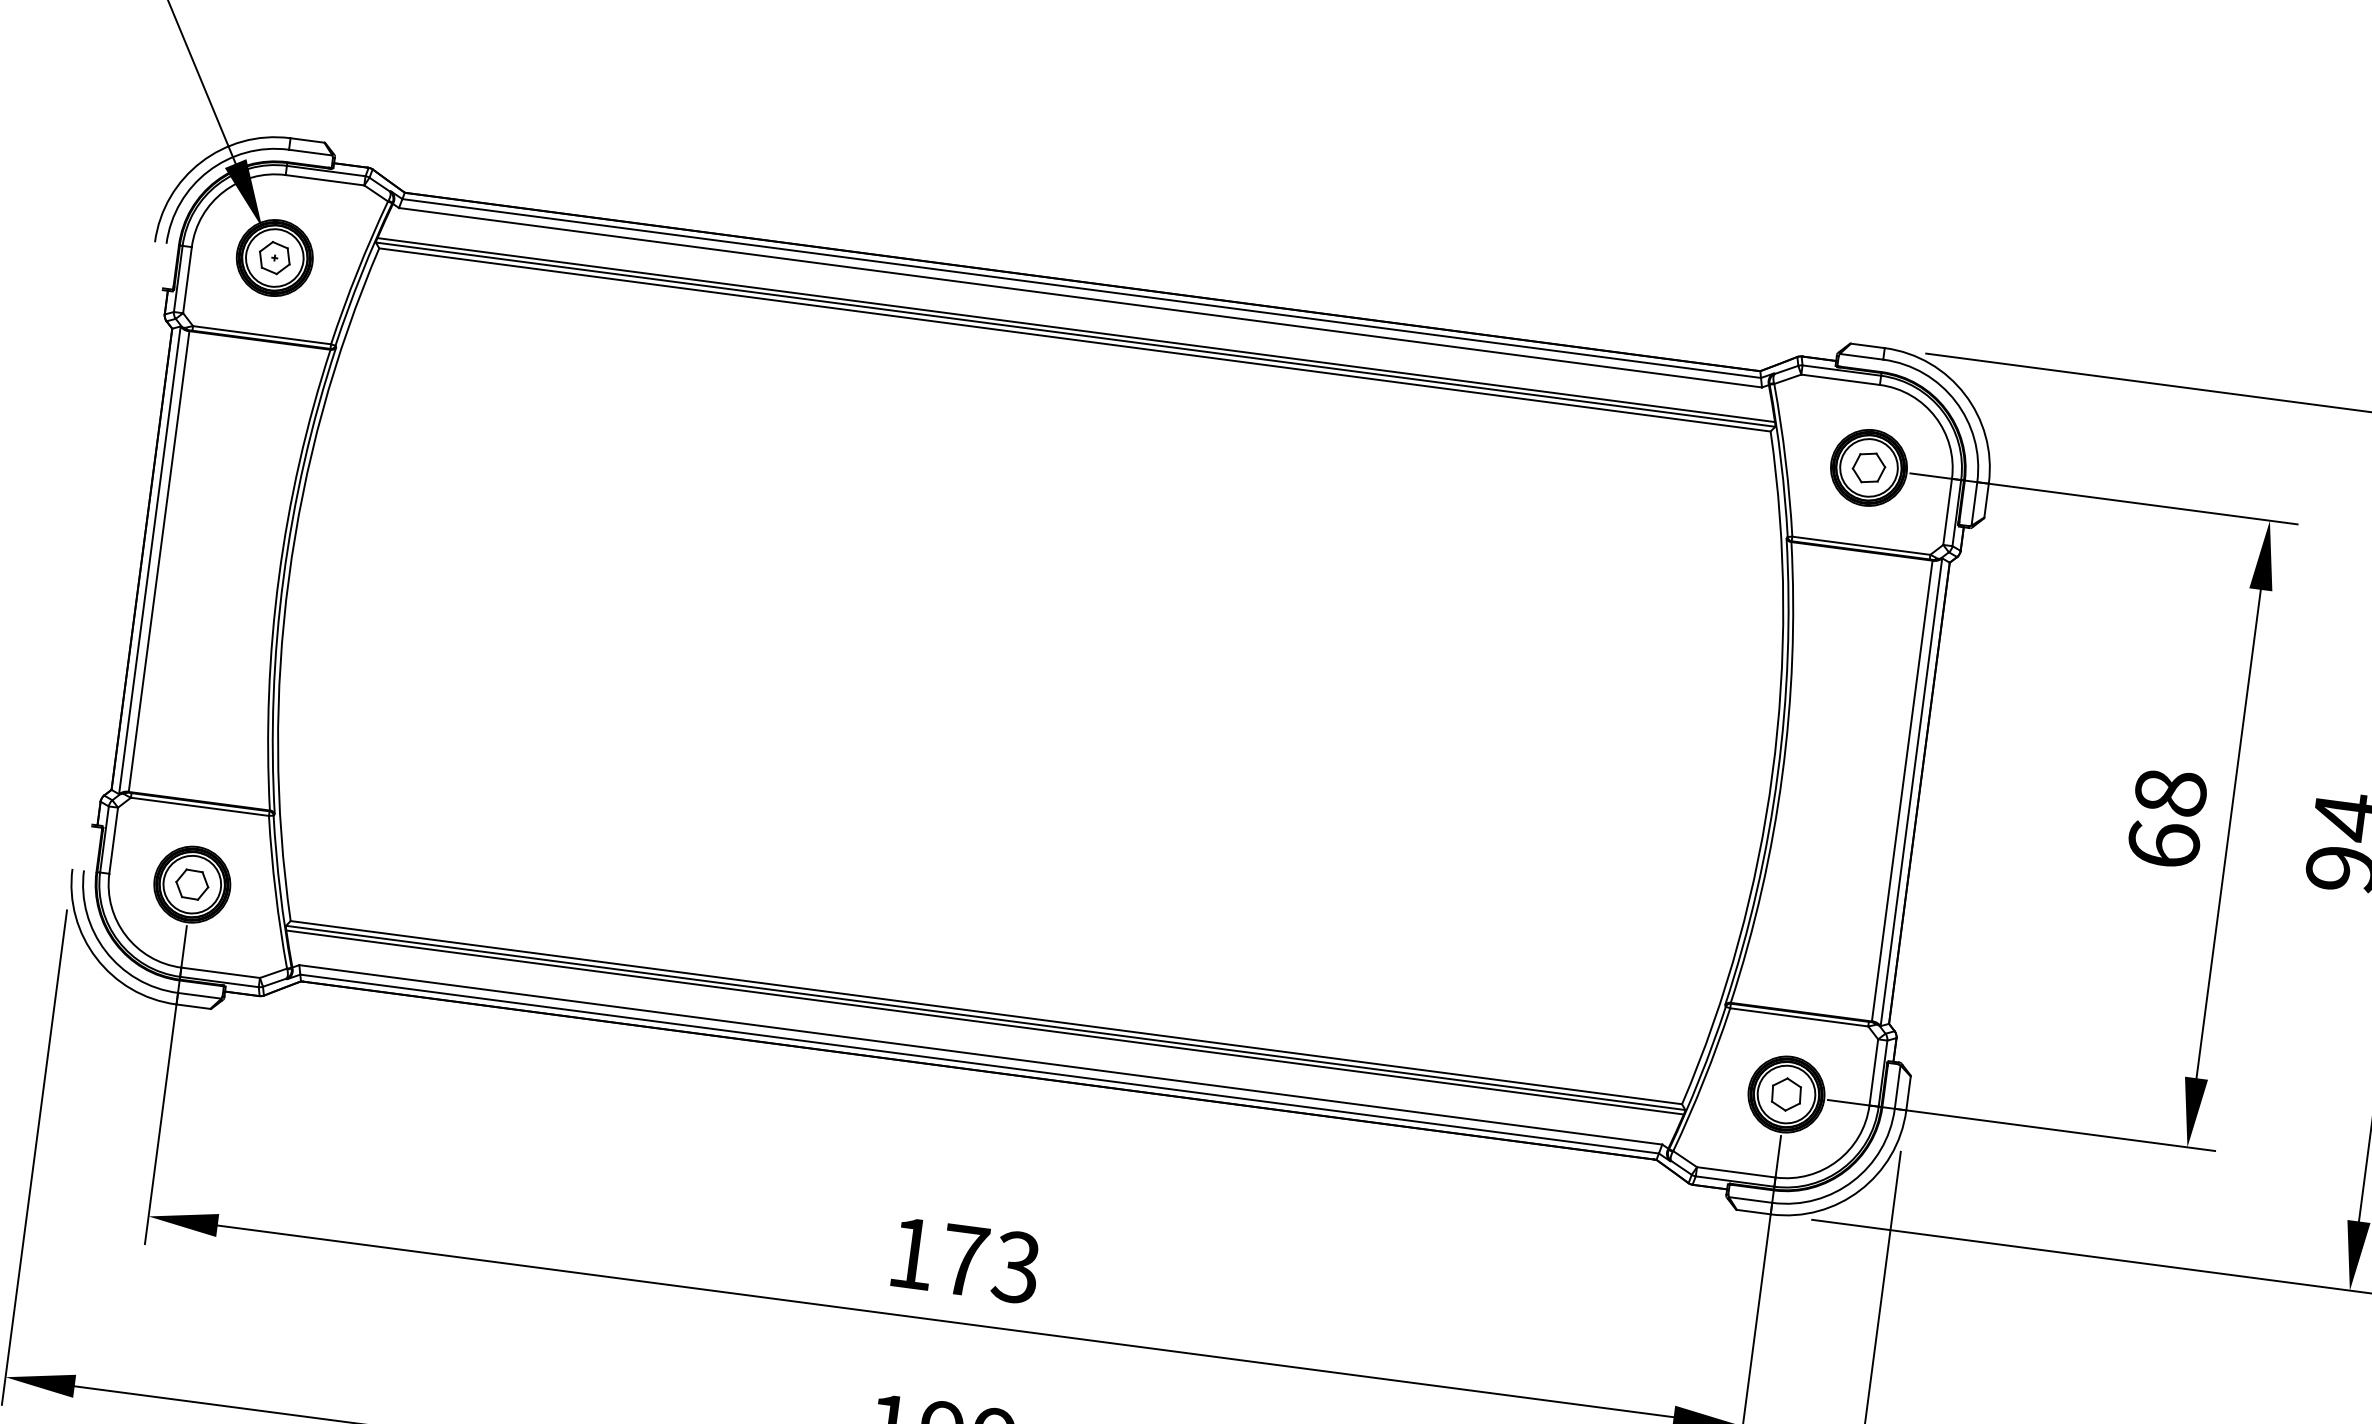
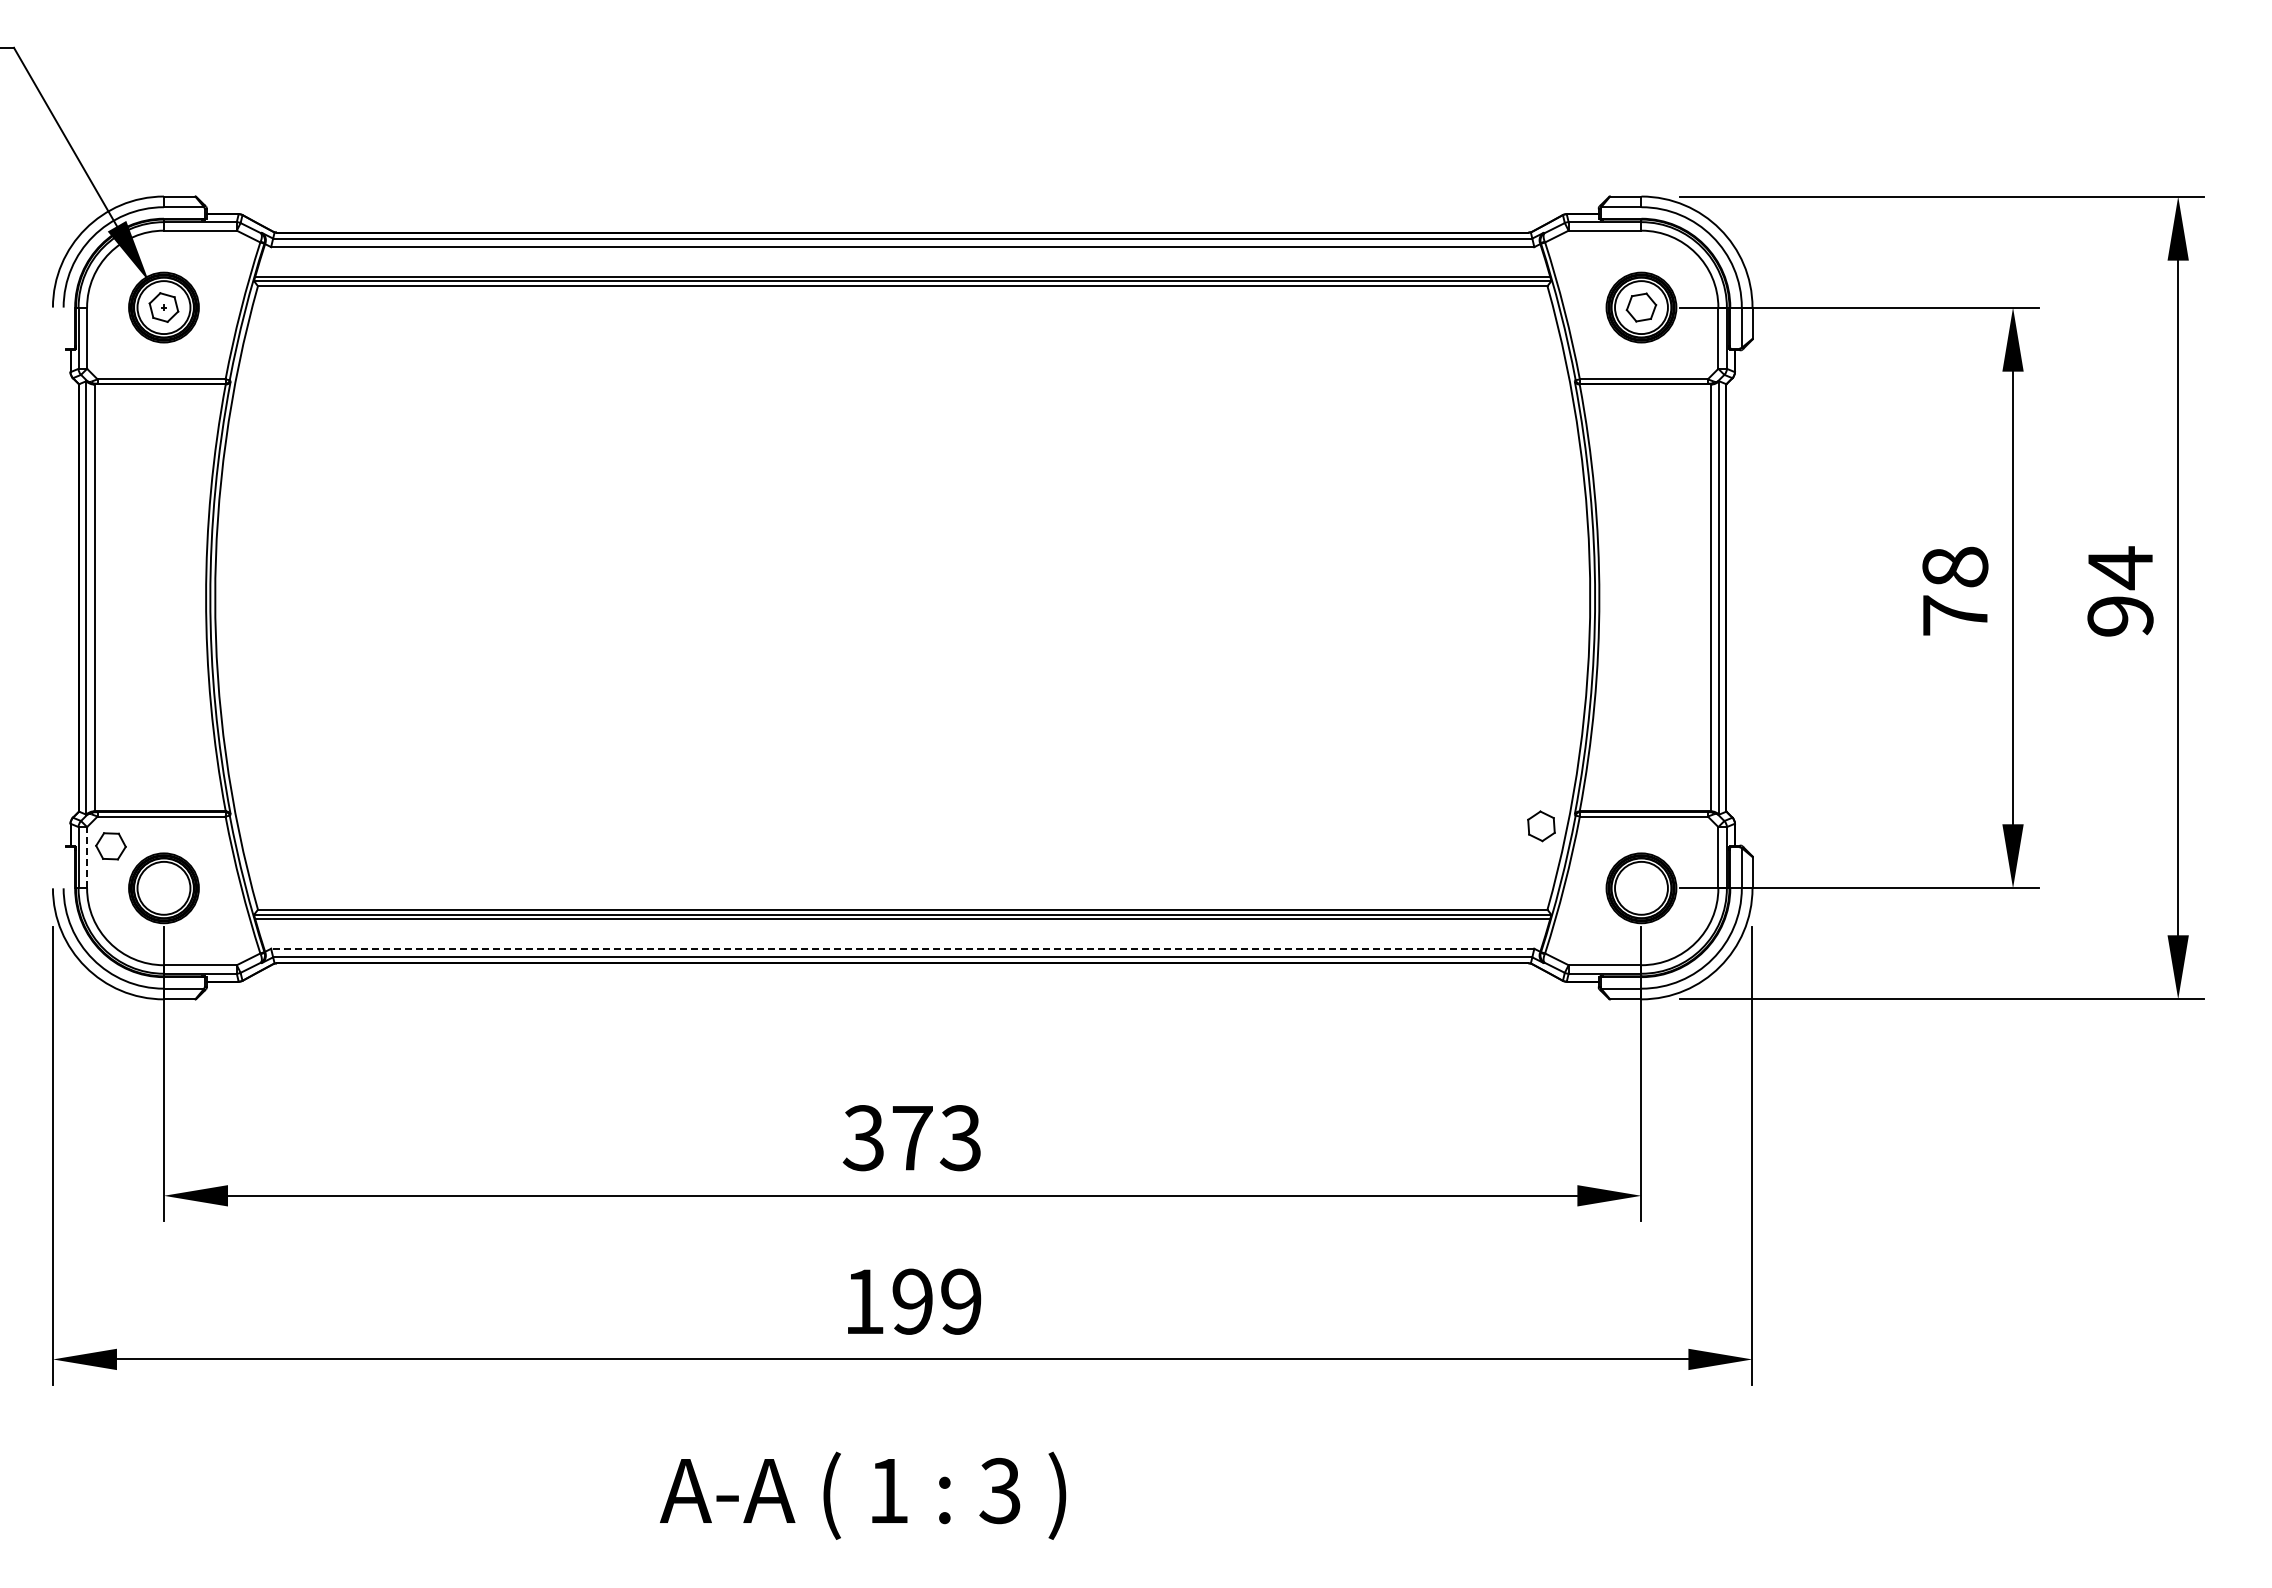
line: (114, 840) -> (87, 857), solid -> dashed
text: (2164, 844) -> (1955, 615), 68 -> 78
part: (191, 884) -> (110, 846), moved
line: (980, 1054) -> (902, 948), solid -> dashed
part: (1786, 1094) -> (1541, 826), moved
text: (910, 1253) -> (862, 1138), 173 -> 373

